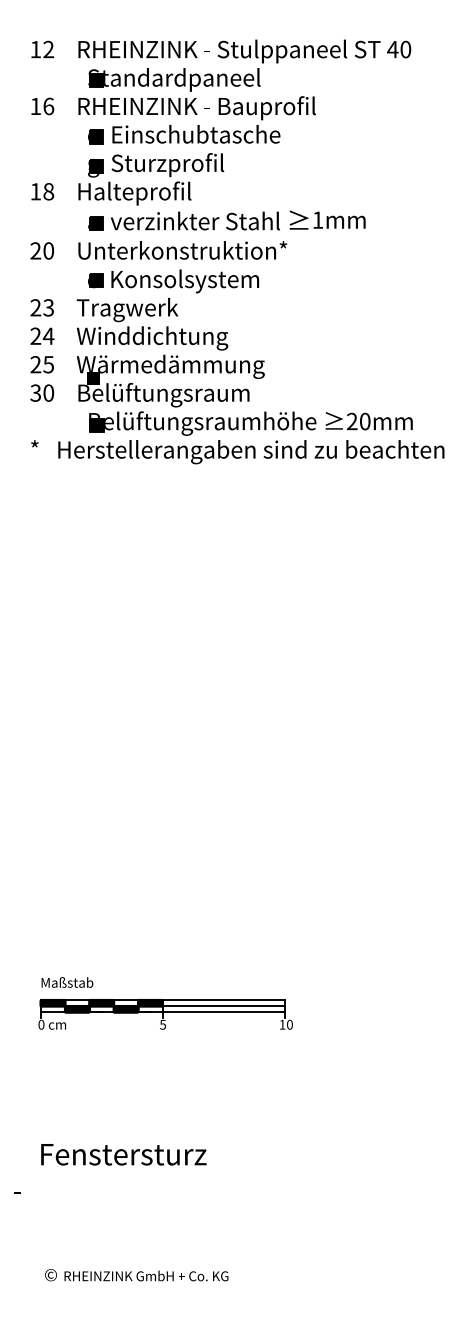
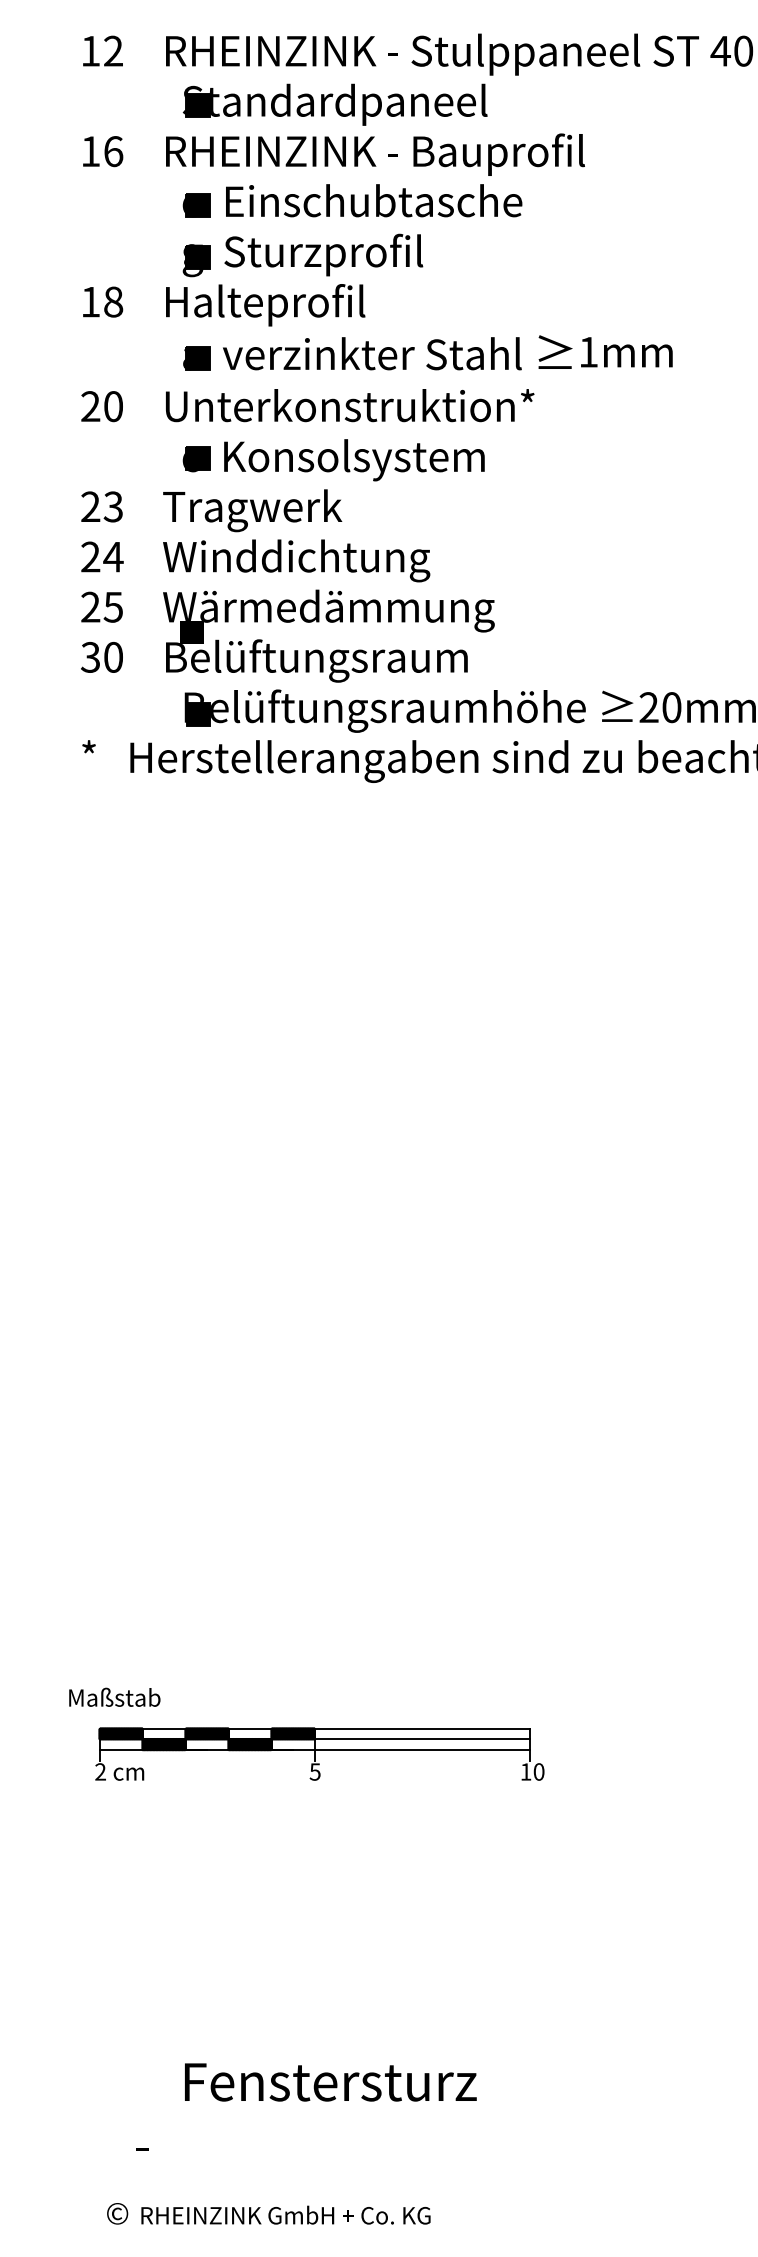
text: (67, 982) -> (114, 1697), moved
text: (41, 1024) -> (100, 1771), 0 -> 2
text: (110, 1168) -> (307, 2106), moved

